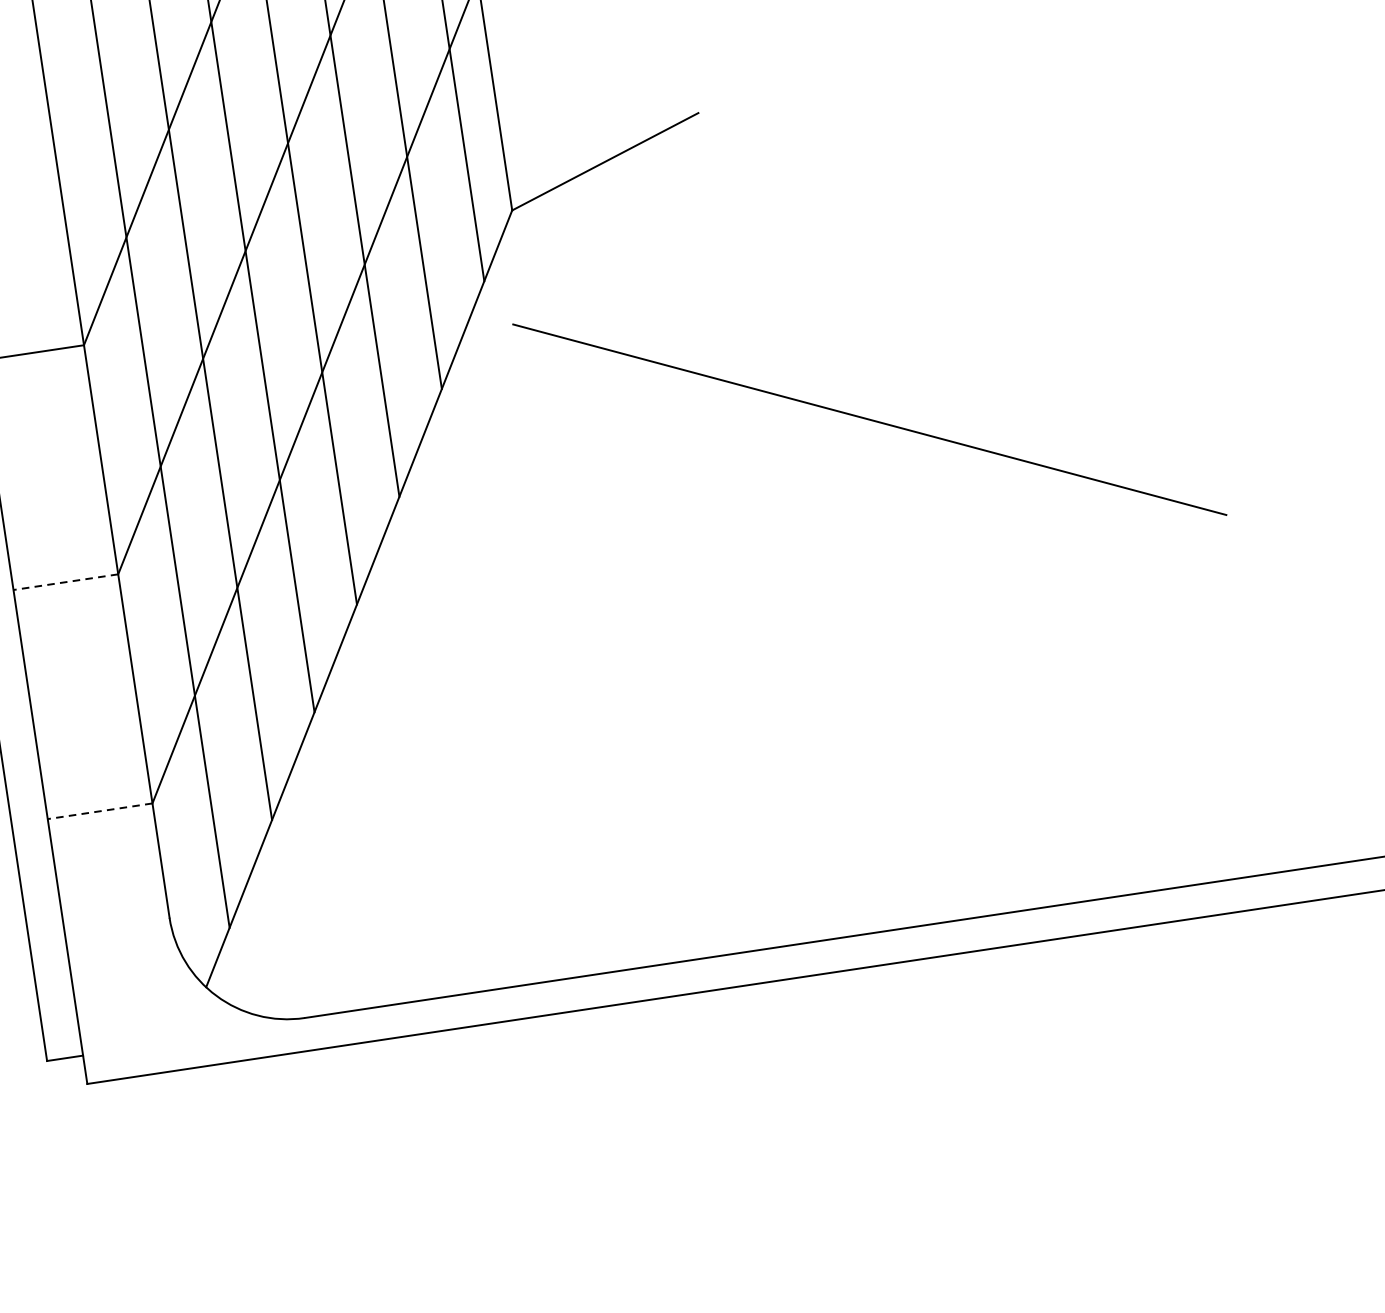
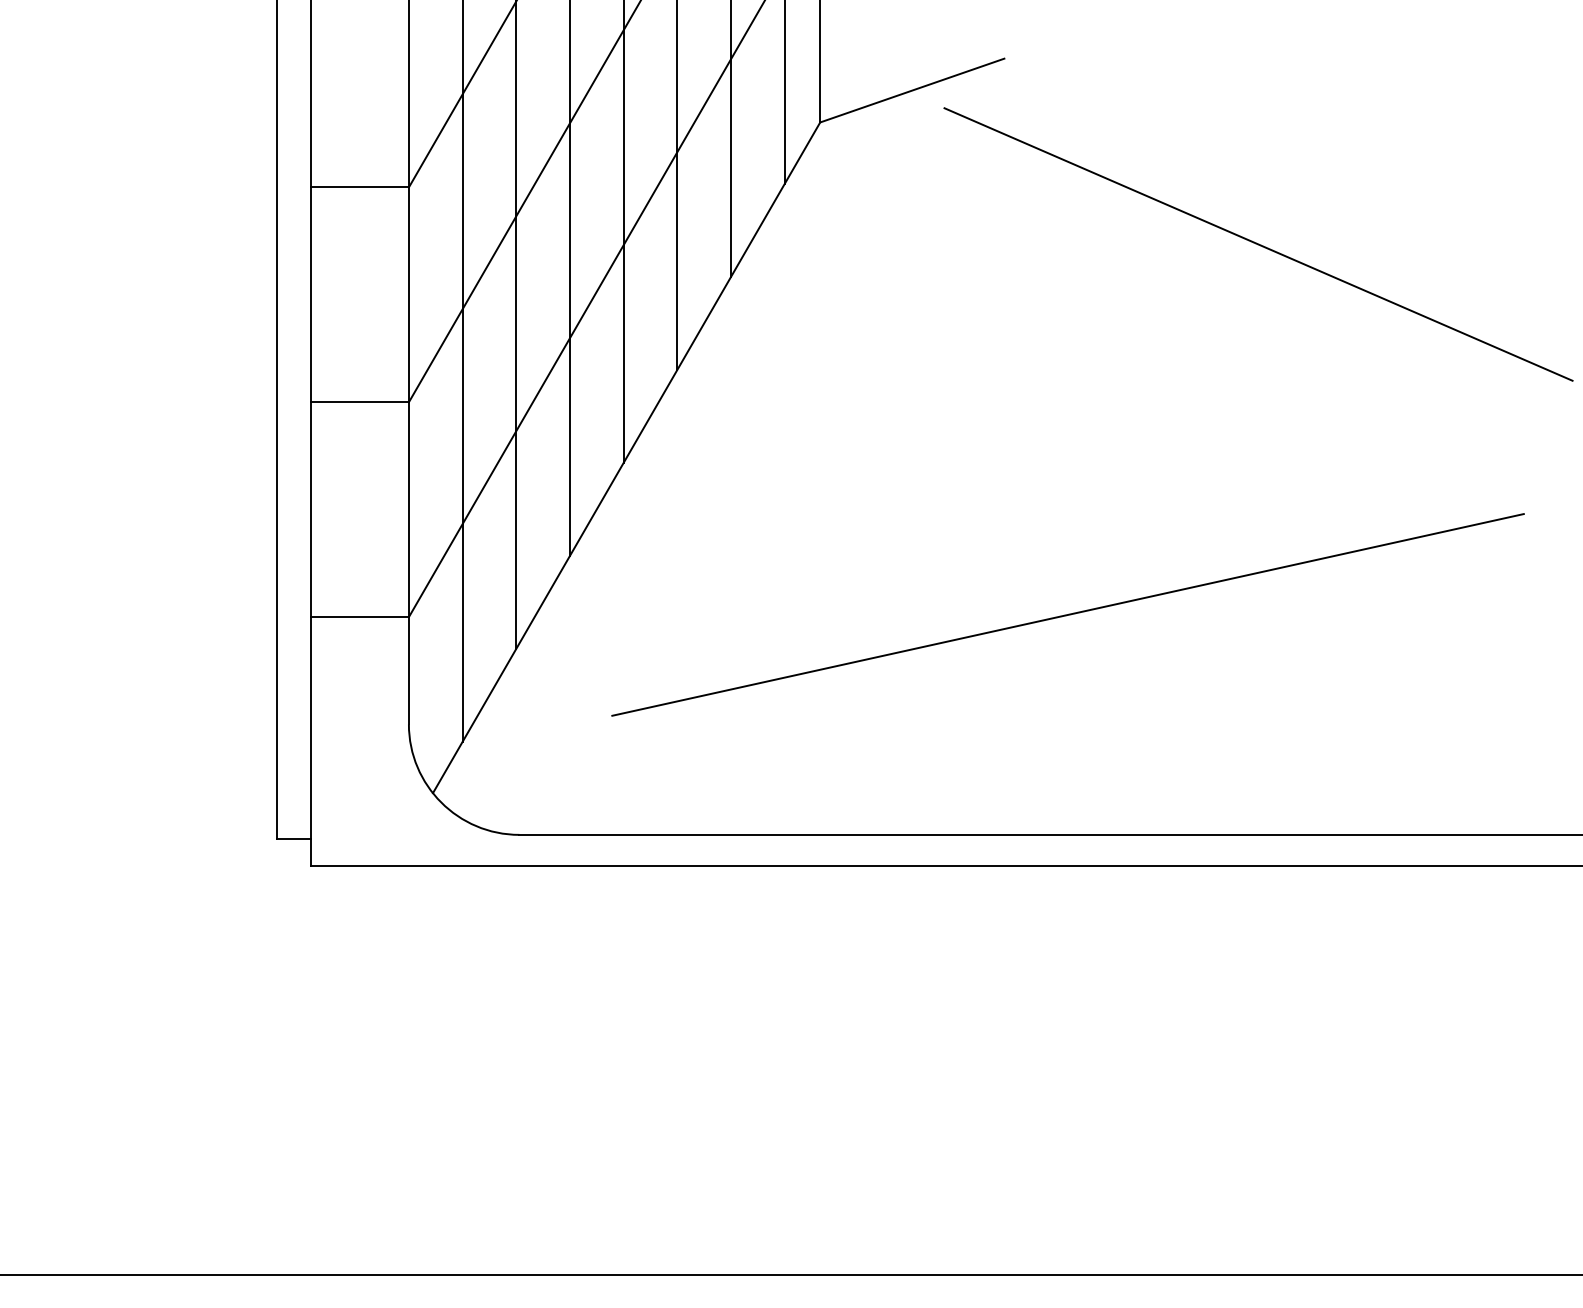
line: (869, 419) -> (1258, 244), moved
line: (65, 582) -> (359, 402), dashed -> solid
line: (854, 695) -> (1067, 614), added
line: (99, 811) -> (359, 617), dashed -> solid

